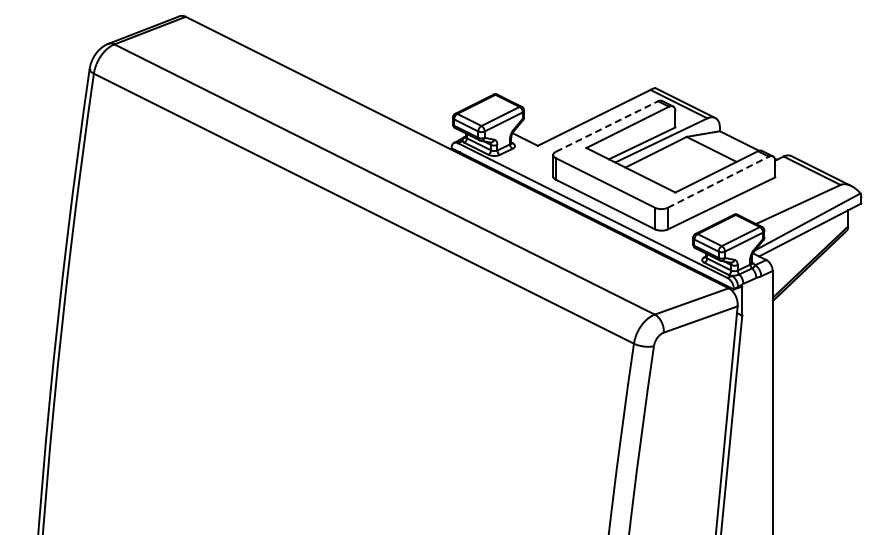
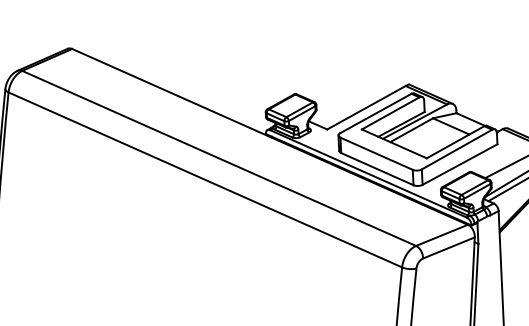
line: (607, 126) -> (376, 113), dashed -> solid
line: (718, 182) -> (457, 149), dashed -> solid

